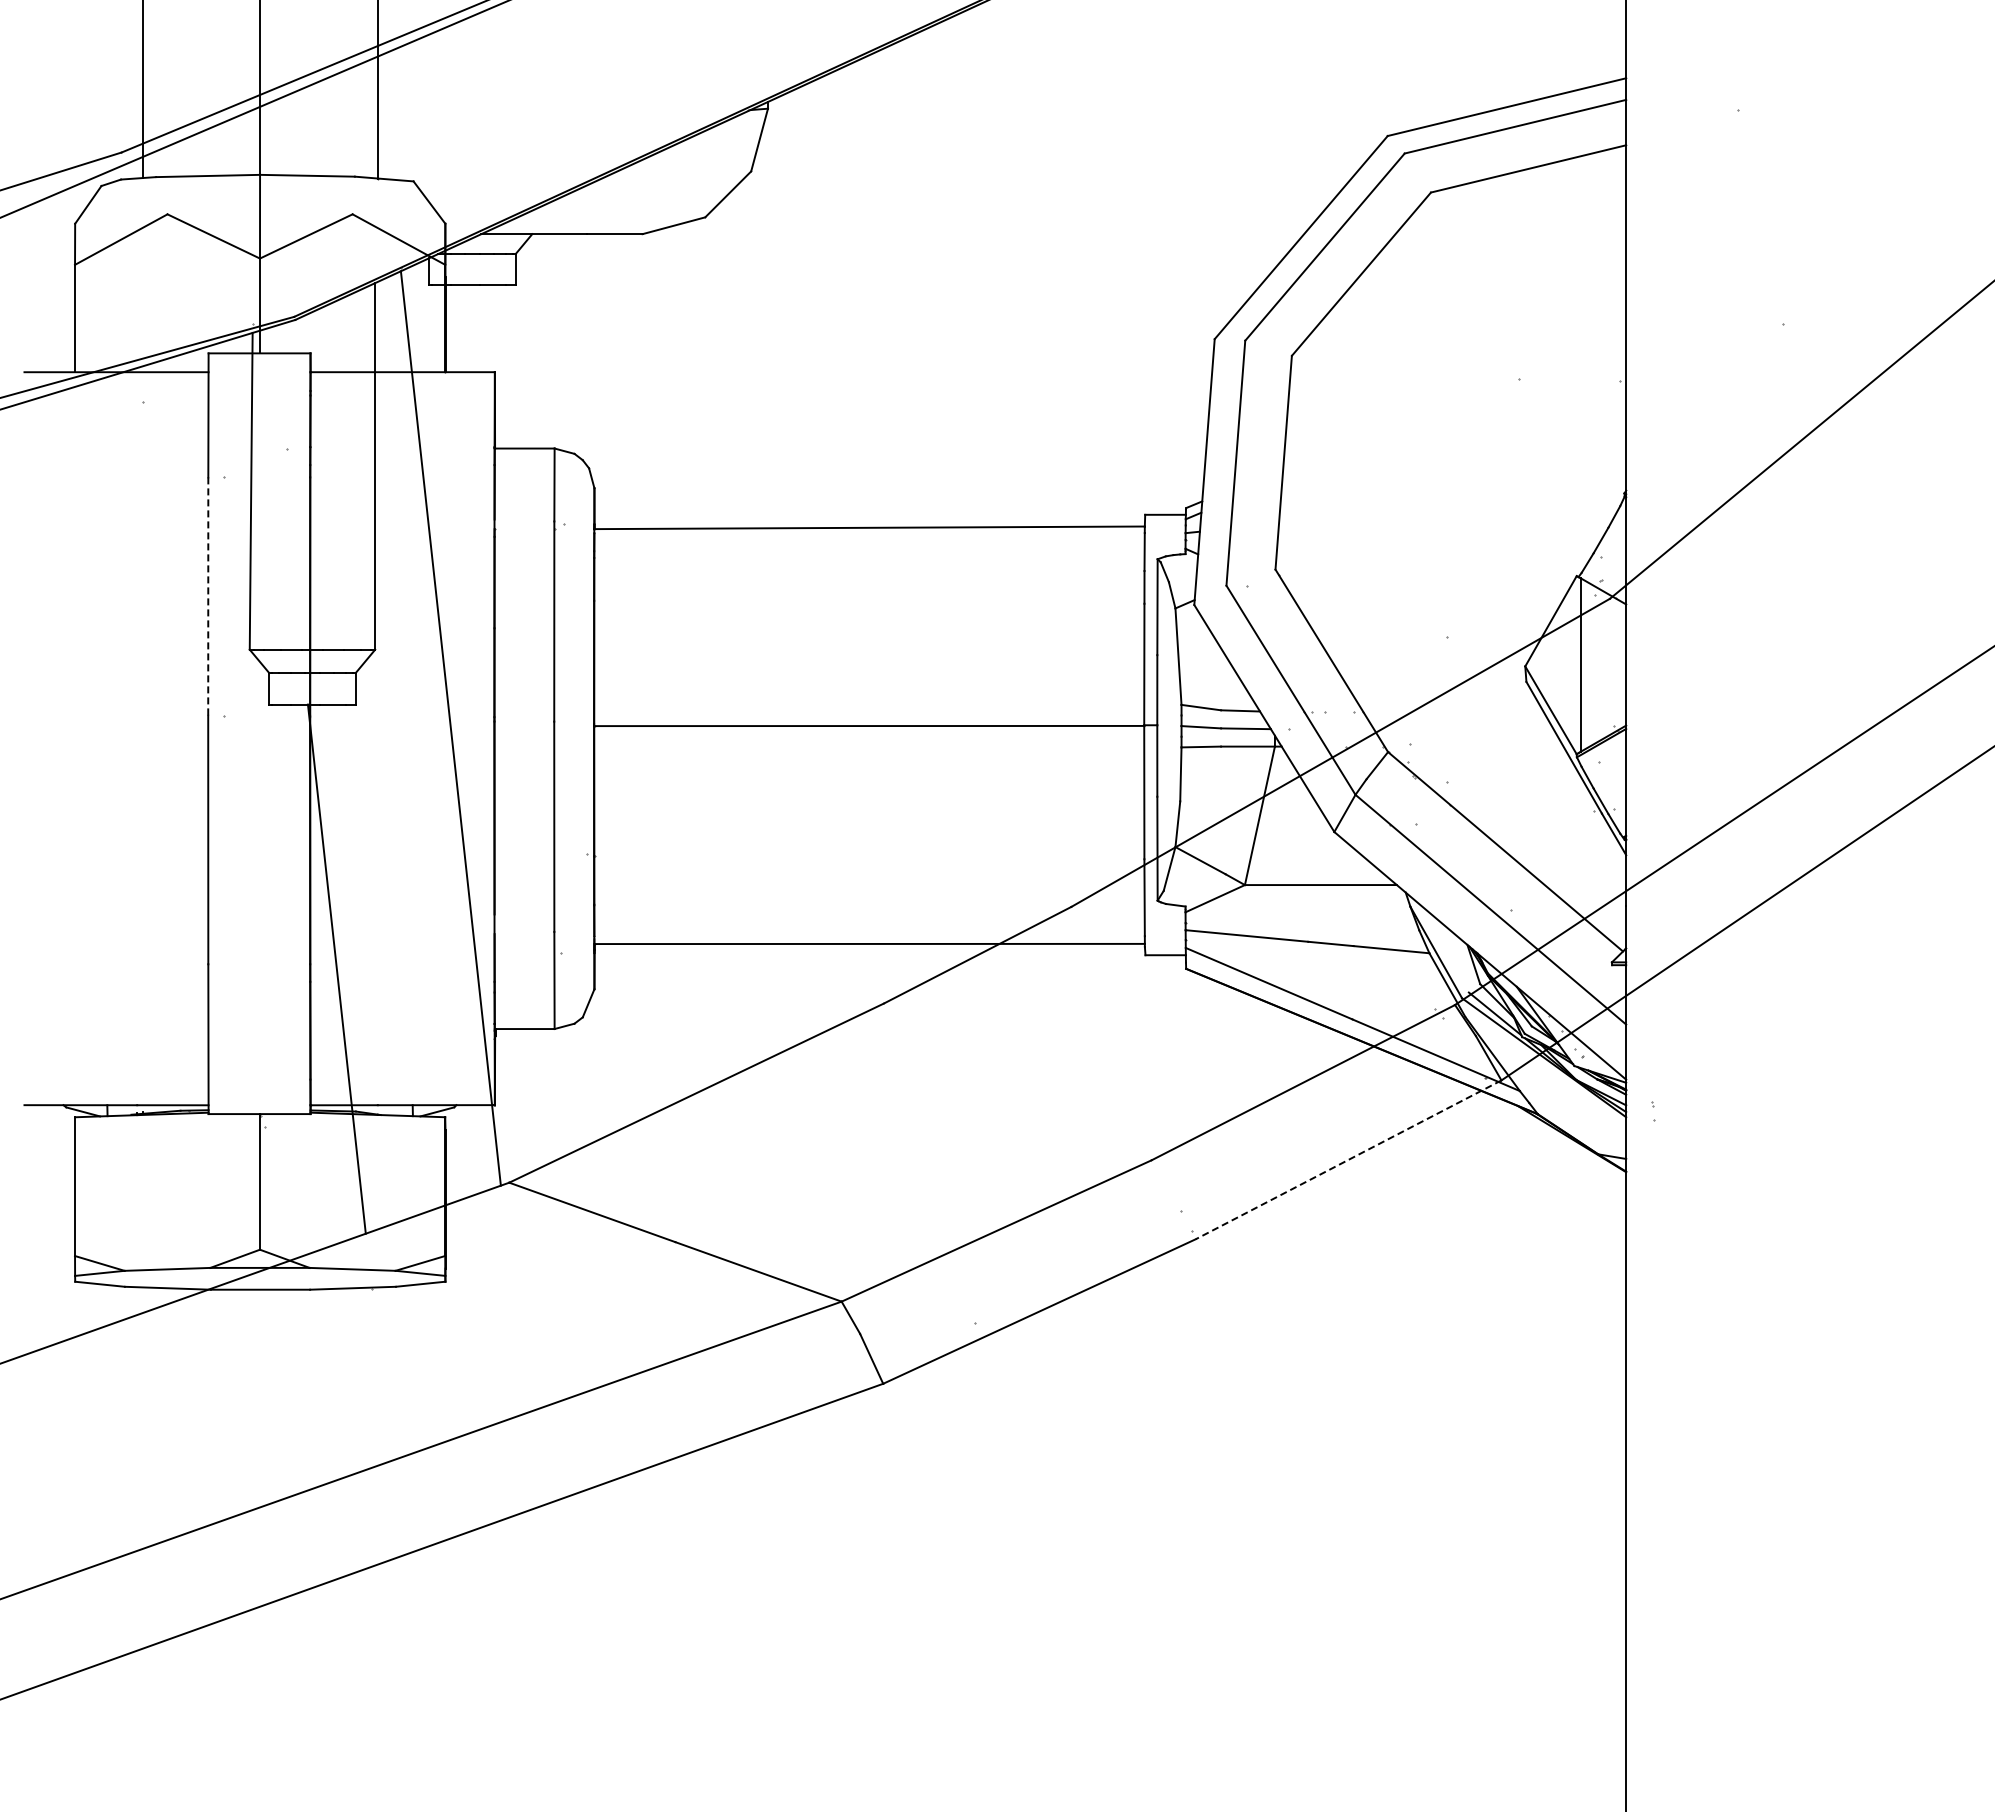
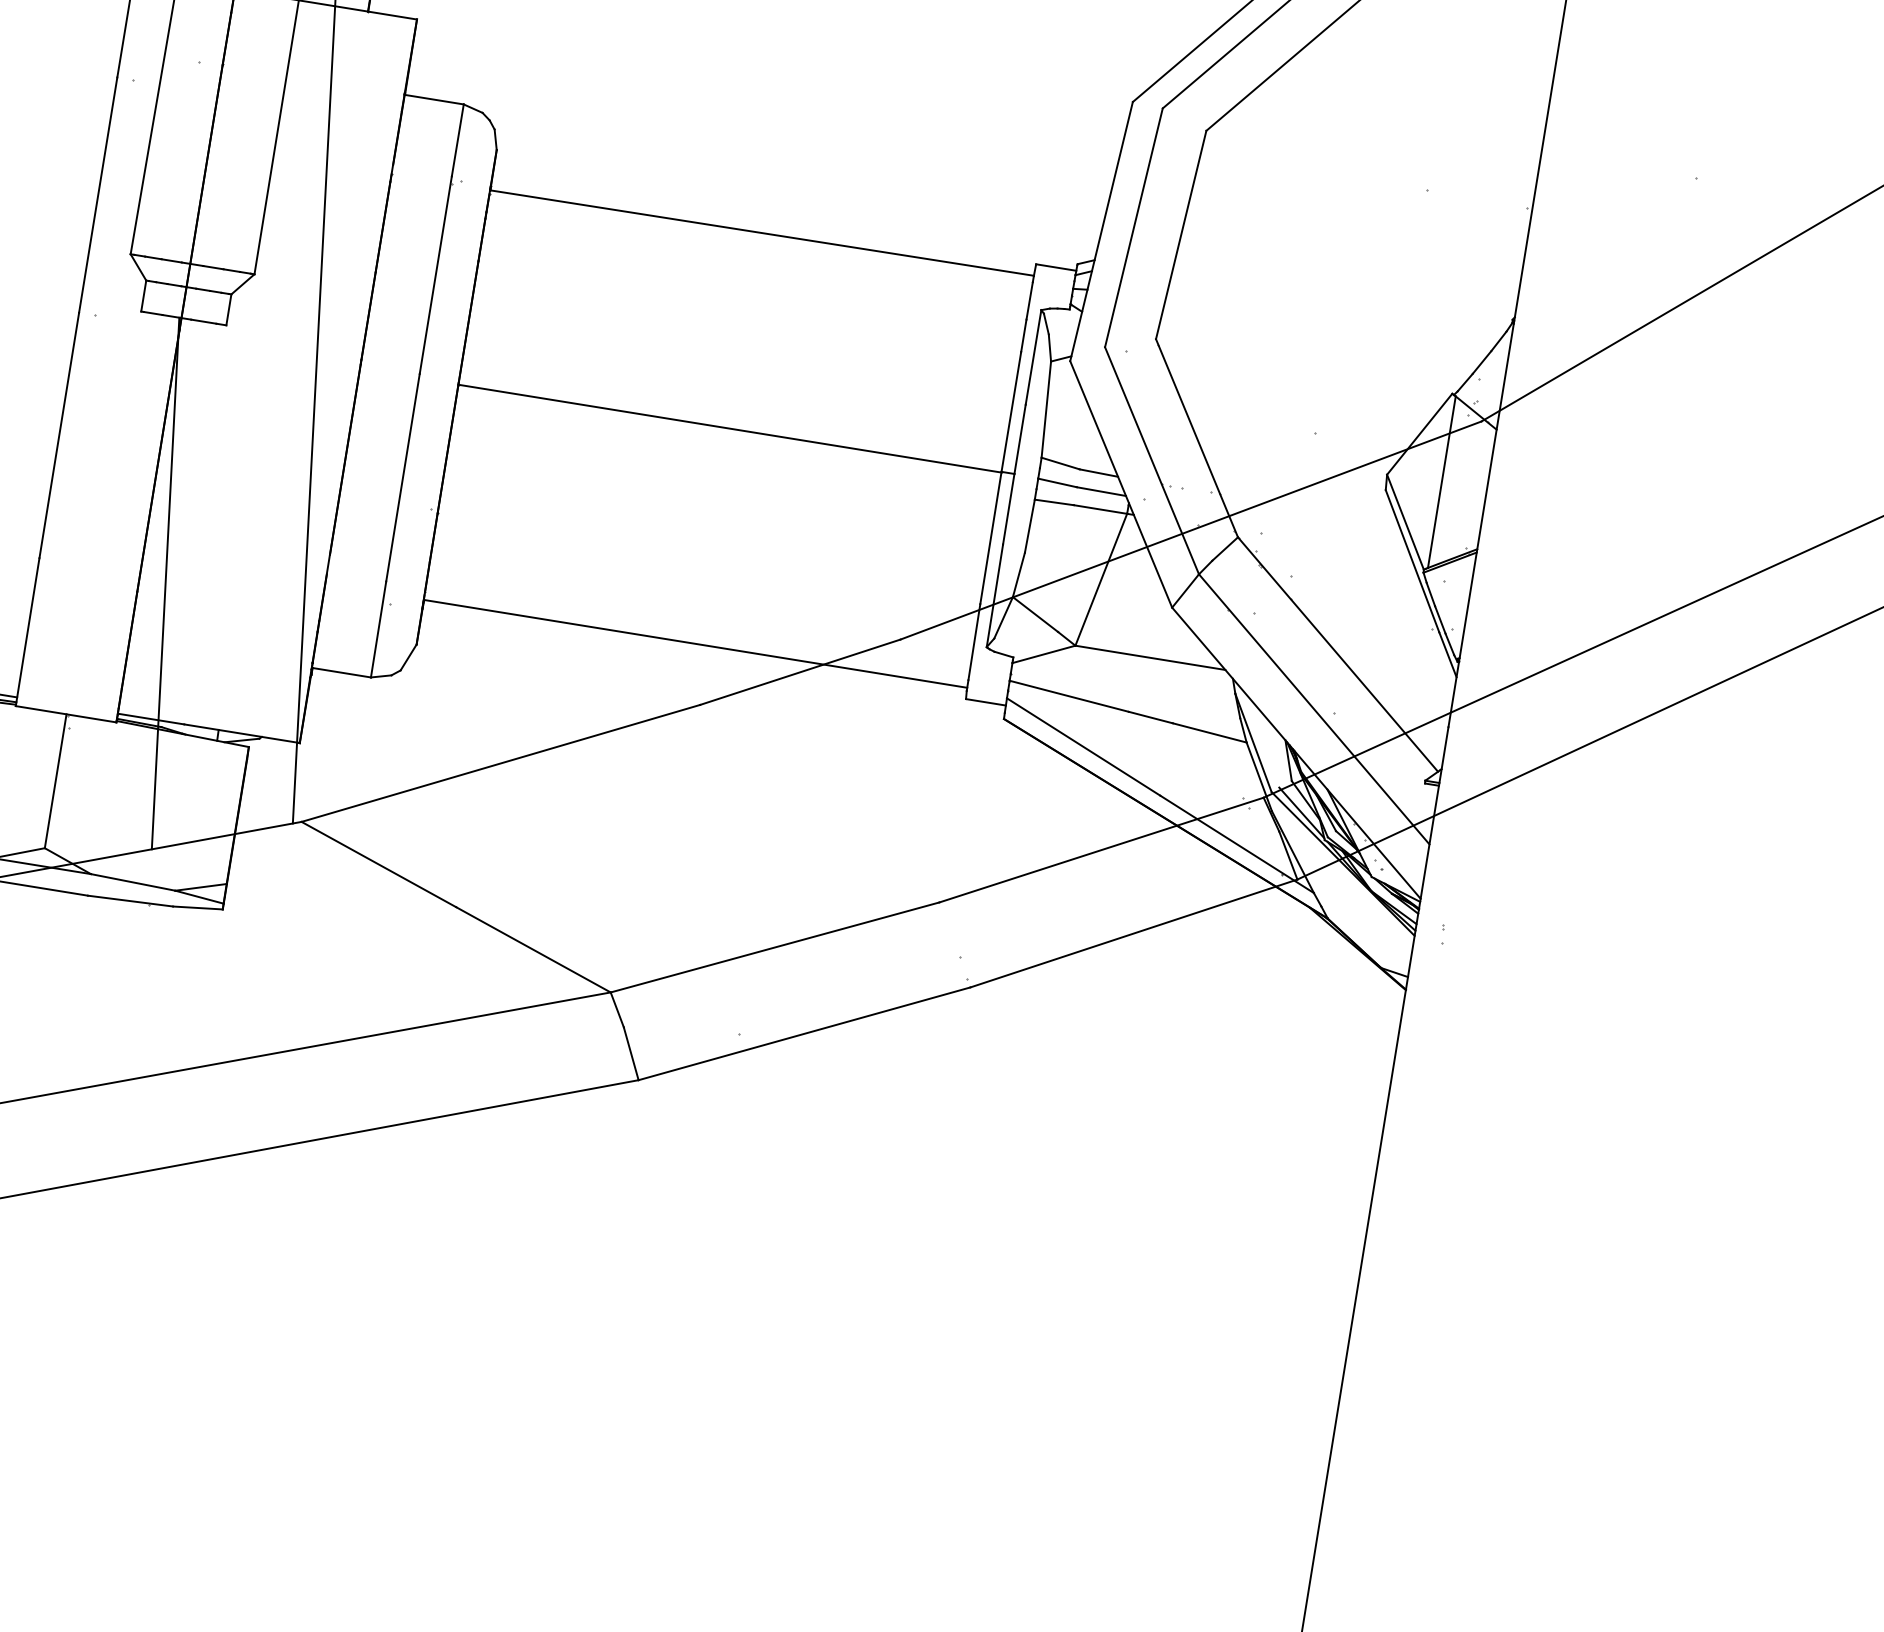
line: (208, 597) -> (98, 196), dashed -> solid
line: (1348, 1160) -> (1133, 934), dashed -> solid

